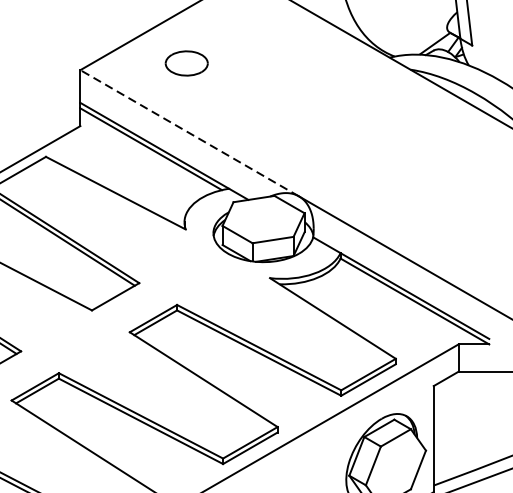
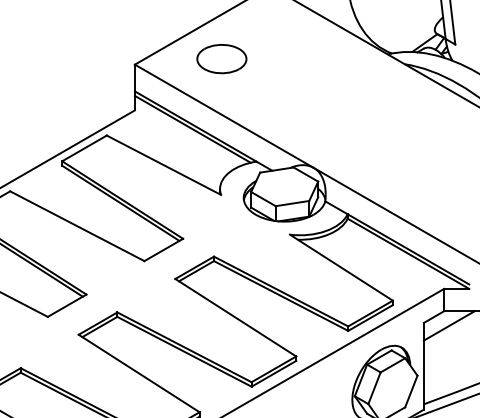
part: (186, 63) -> (221, 59), size x1.43
line: (188, 133) -> (223, 116), dashed -> solid
line: (463, 389) -> (448, 325), added

